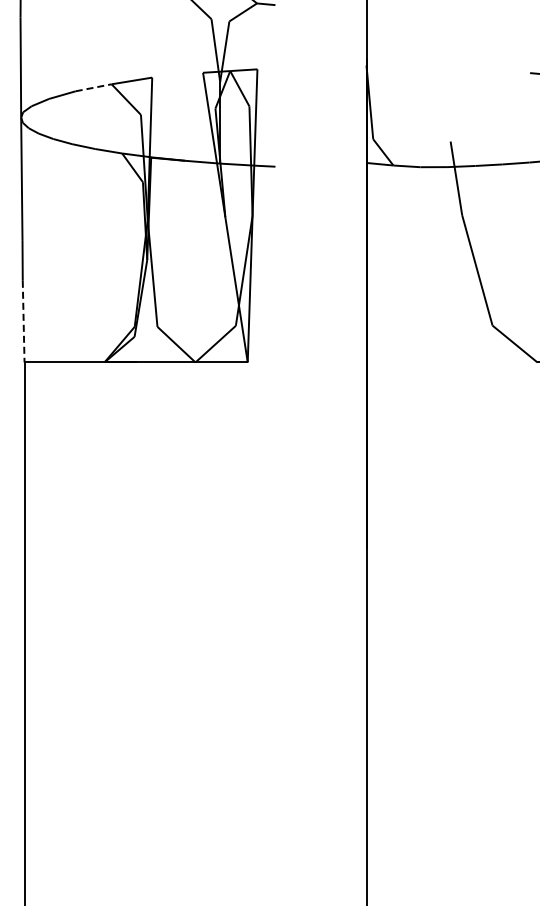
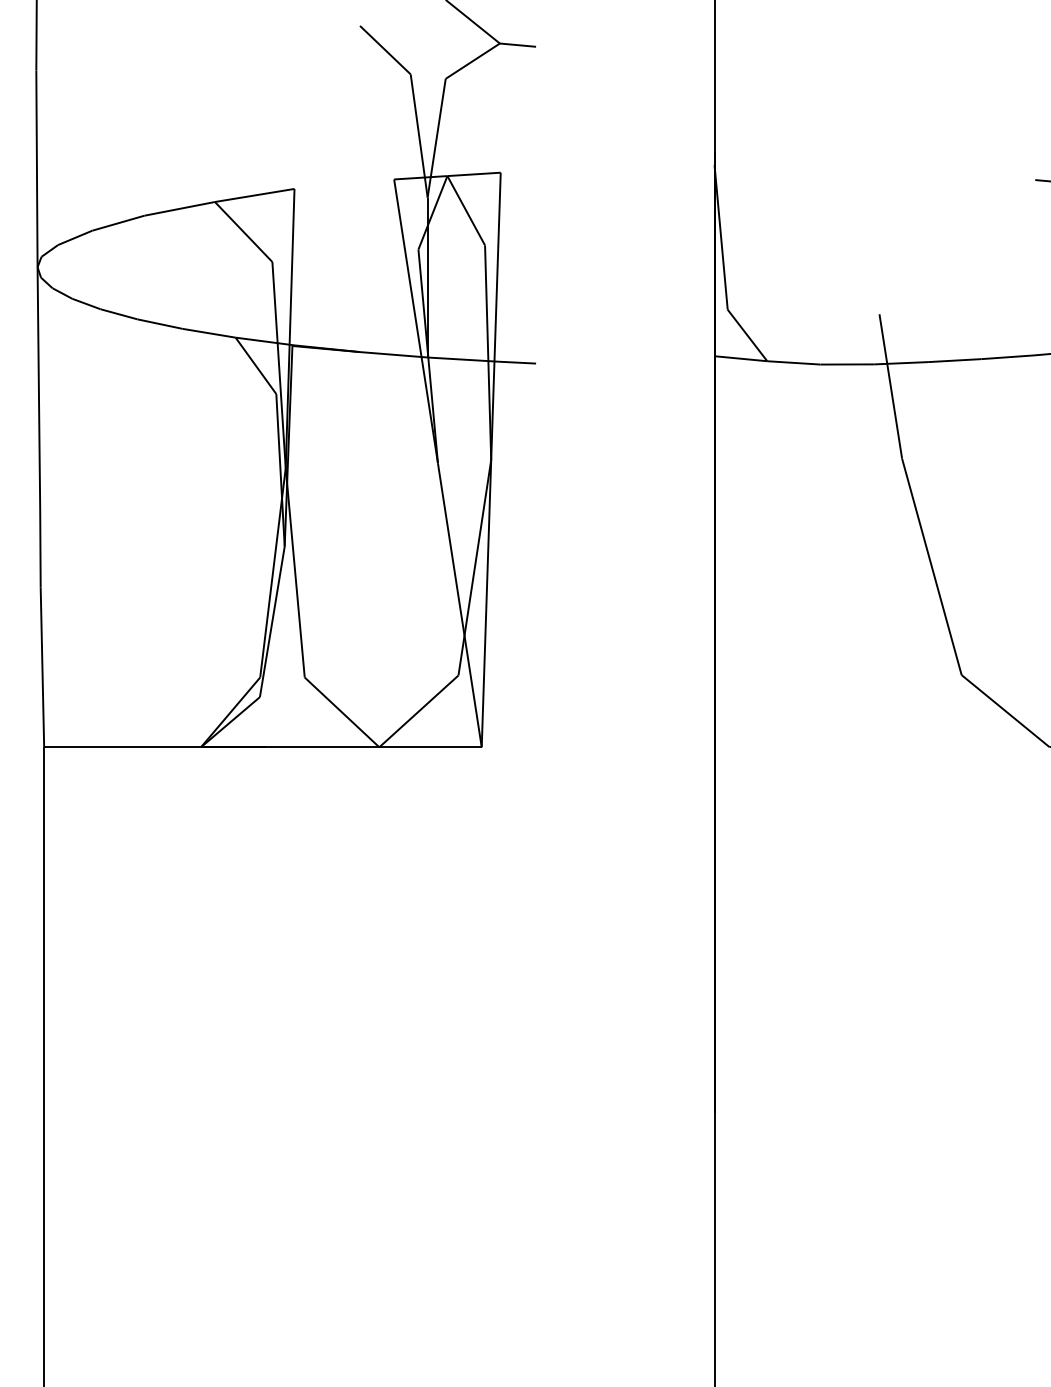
line: (94, 87) -> (181, 208), dashed -> solid
line: (23, 321) -> (42, 667), dashed -> solid

